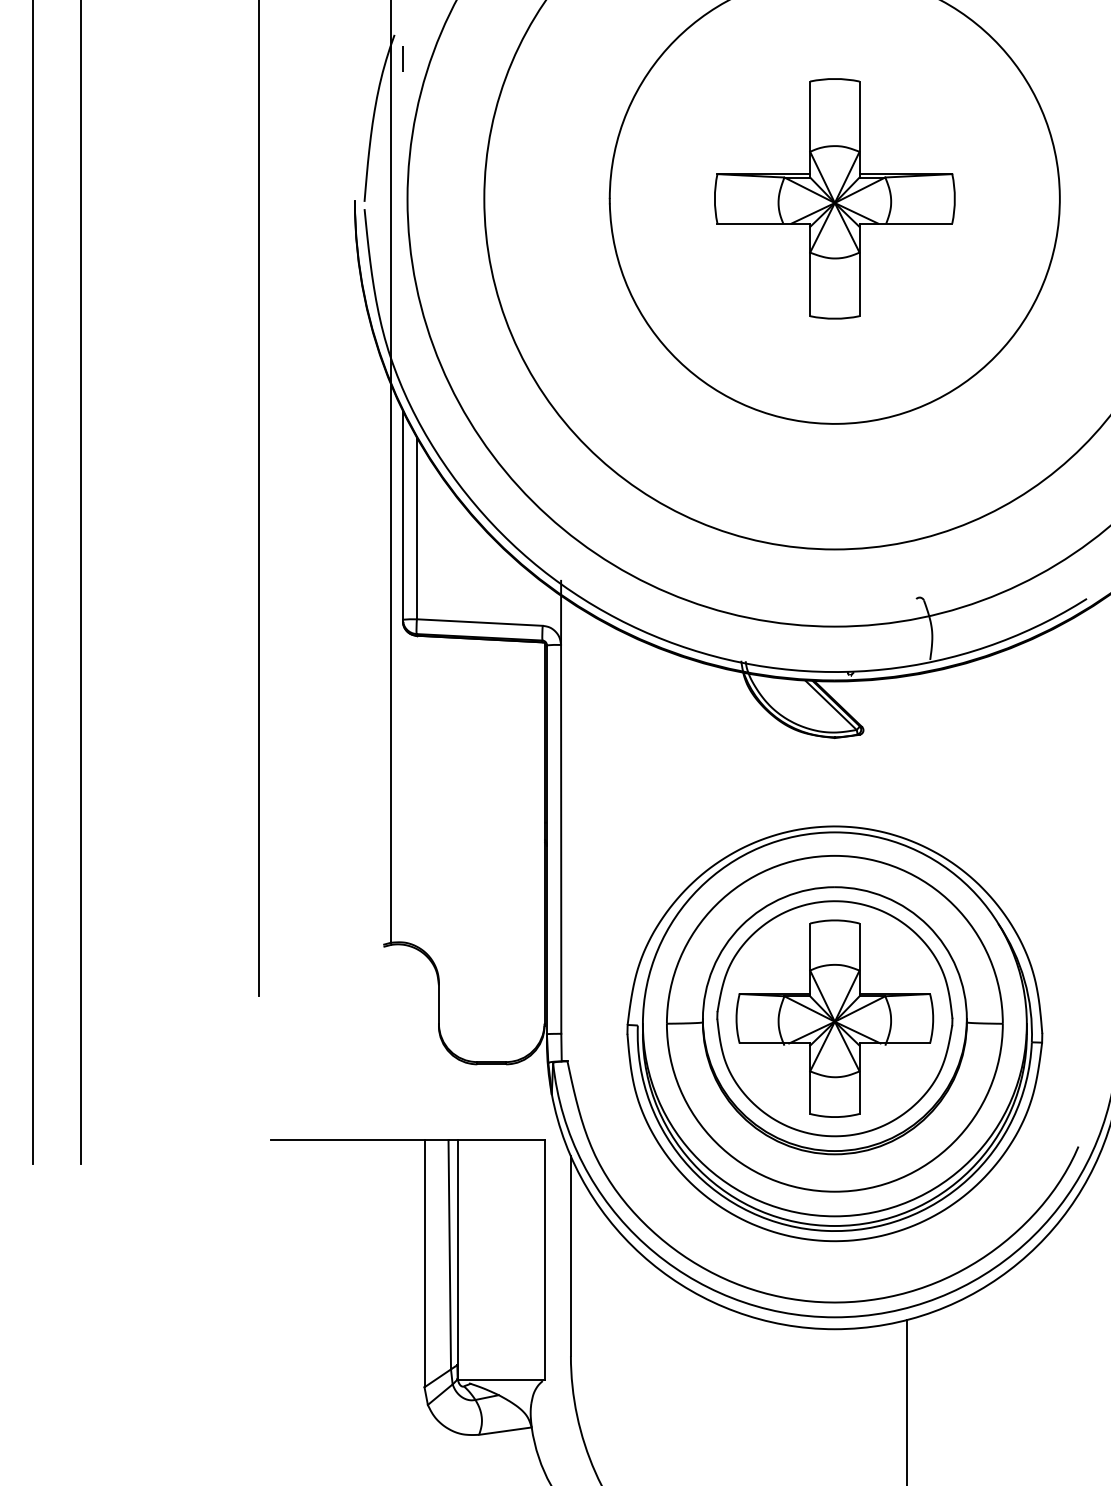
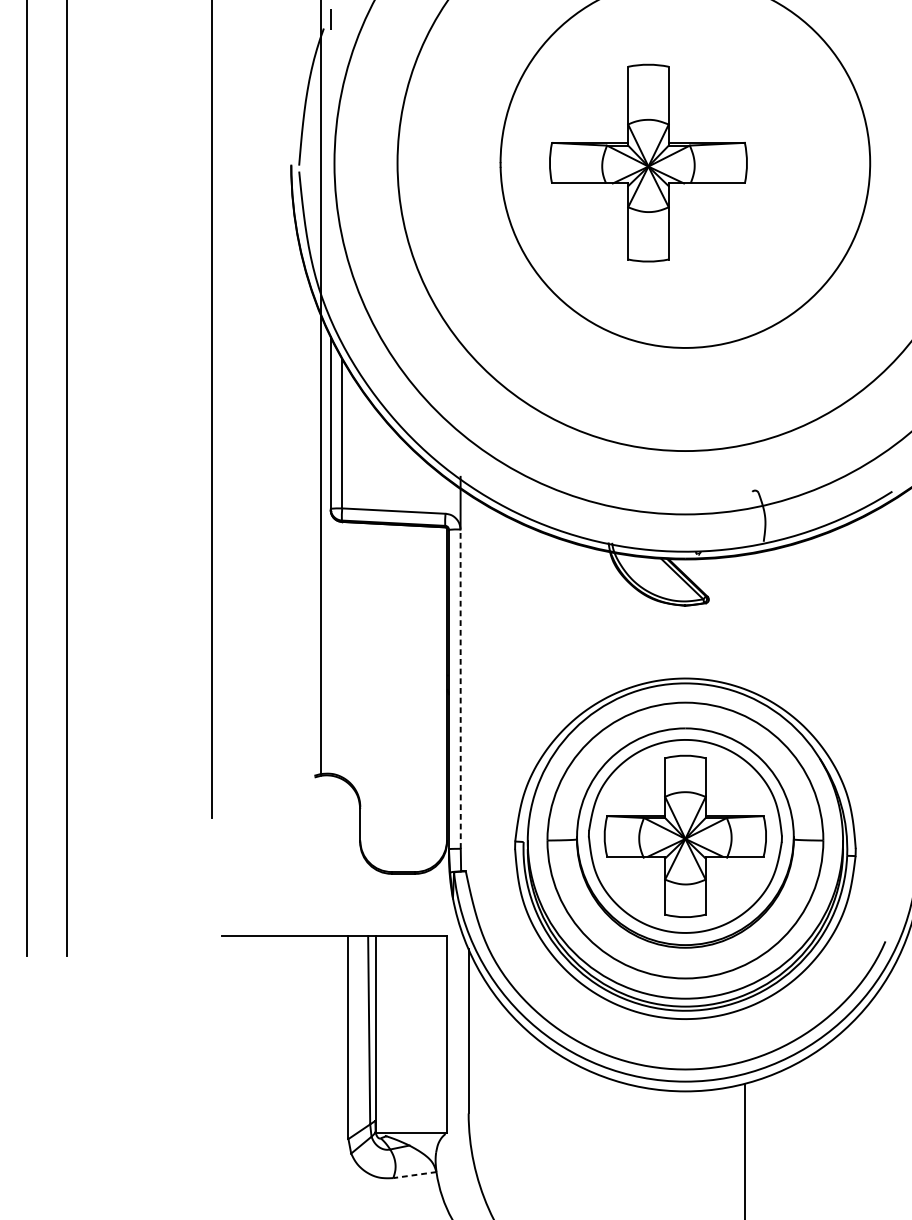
line: (402, 58) -> (330, 19), moved
part: (834, 198) -> (648, 162), moved
line: (561, 838) -> (460, 688), solid -> dashed
line: (505, 1431) -> (414, 1175), solid -> dashed

